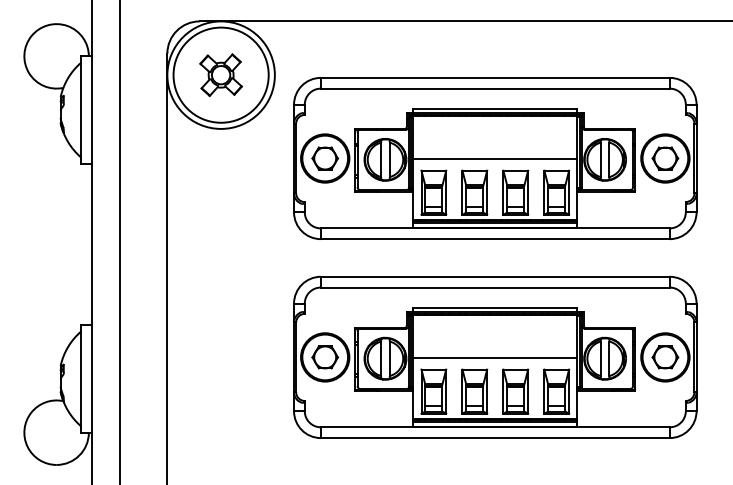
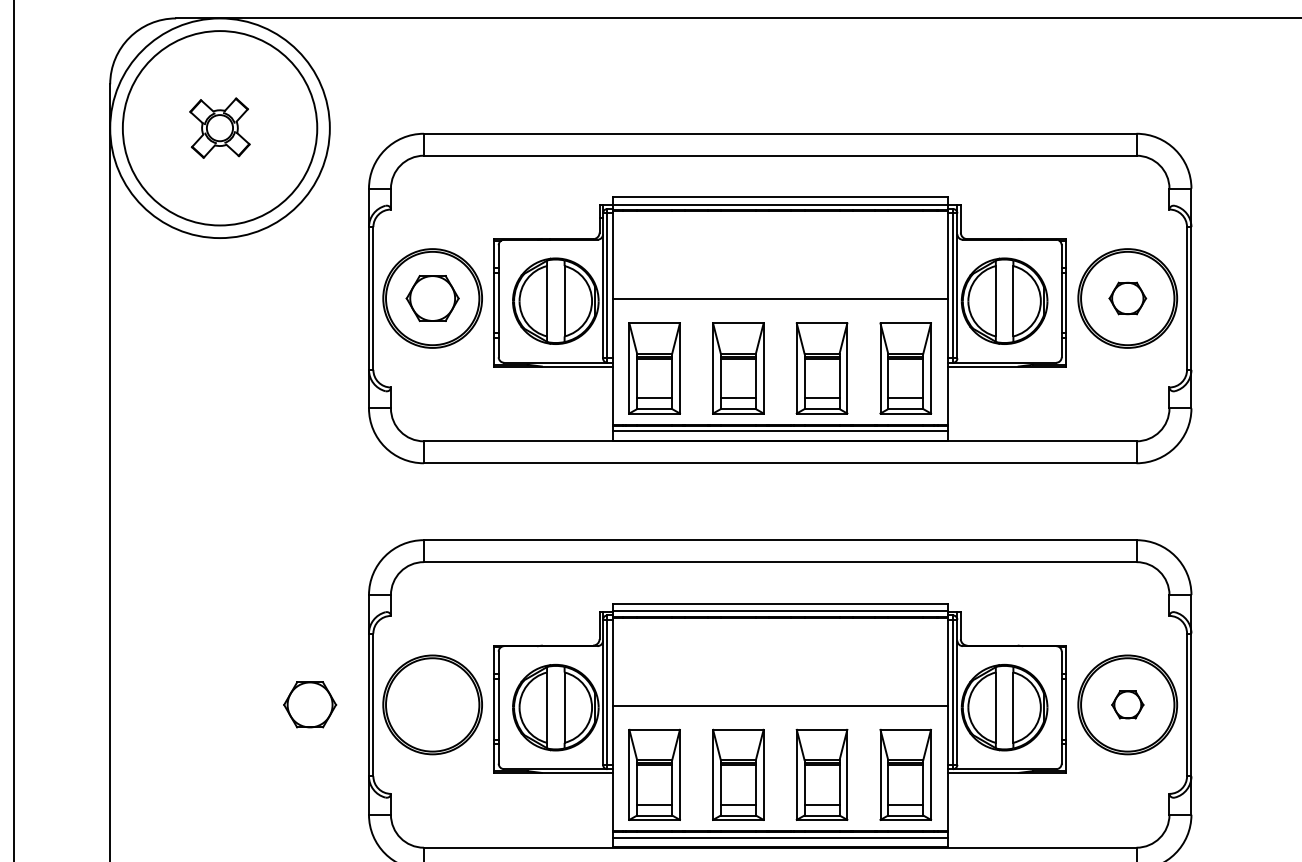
part: (220, 74) -> (218, 126), size x0.7
part: (665, 158) -> (1127, 298), size x0.7
part: (324, 357) -> (308, 705), moved
part: (665, 357) -> (1127, 705), size x0.6

